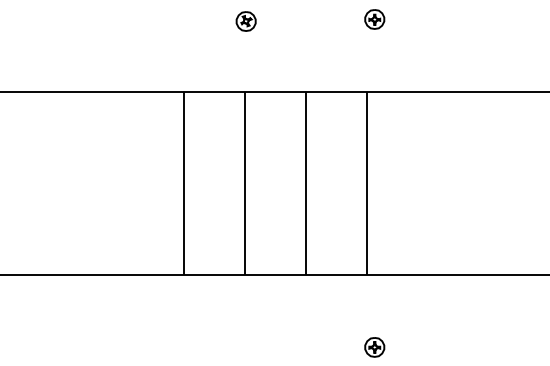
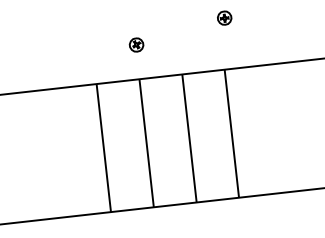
part: (245, 21) -> (136, 45), moved

